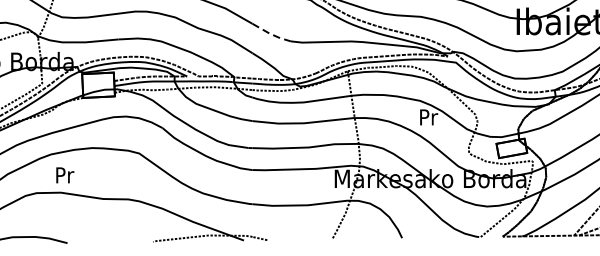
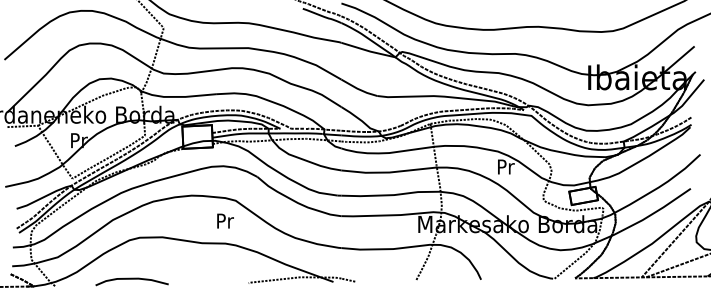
line: (271, 34) -> (359, 89), dashed -> solid
text: (65, 174) -> (225, 220), moved

